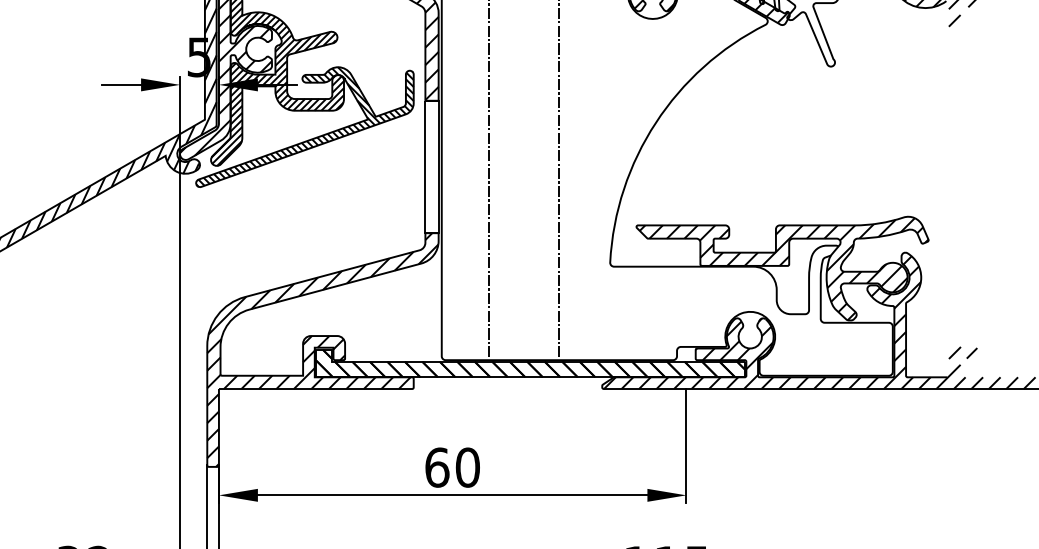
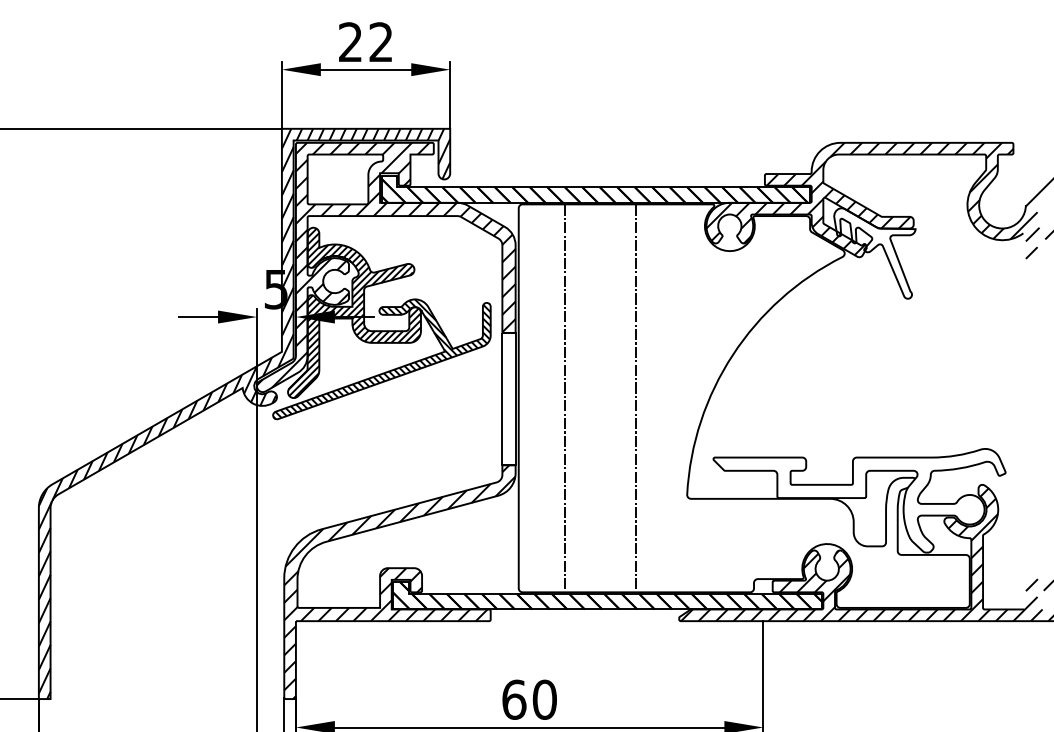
hatch: (783, 269) -> (860, 501), removed

